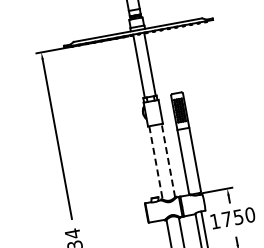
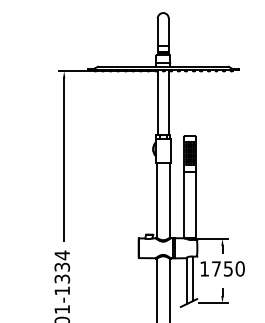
line: (168, 160) -> (169, 200), dashed -> solid
line: (155, 163) -> (156, 201), dashed -> solid

